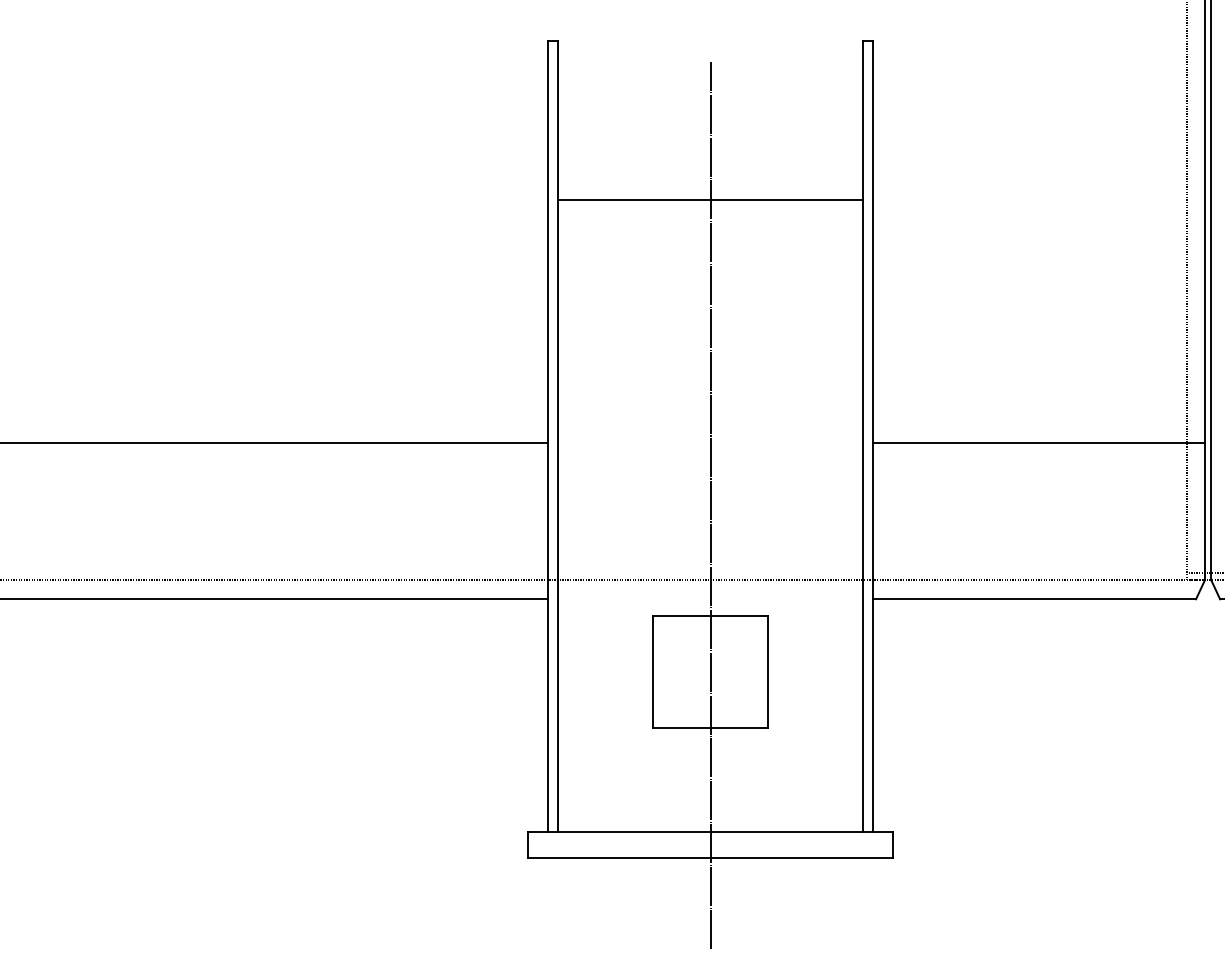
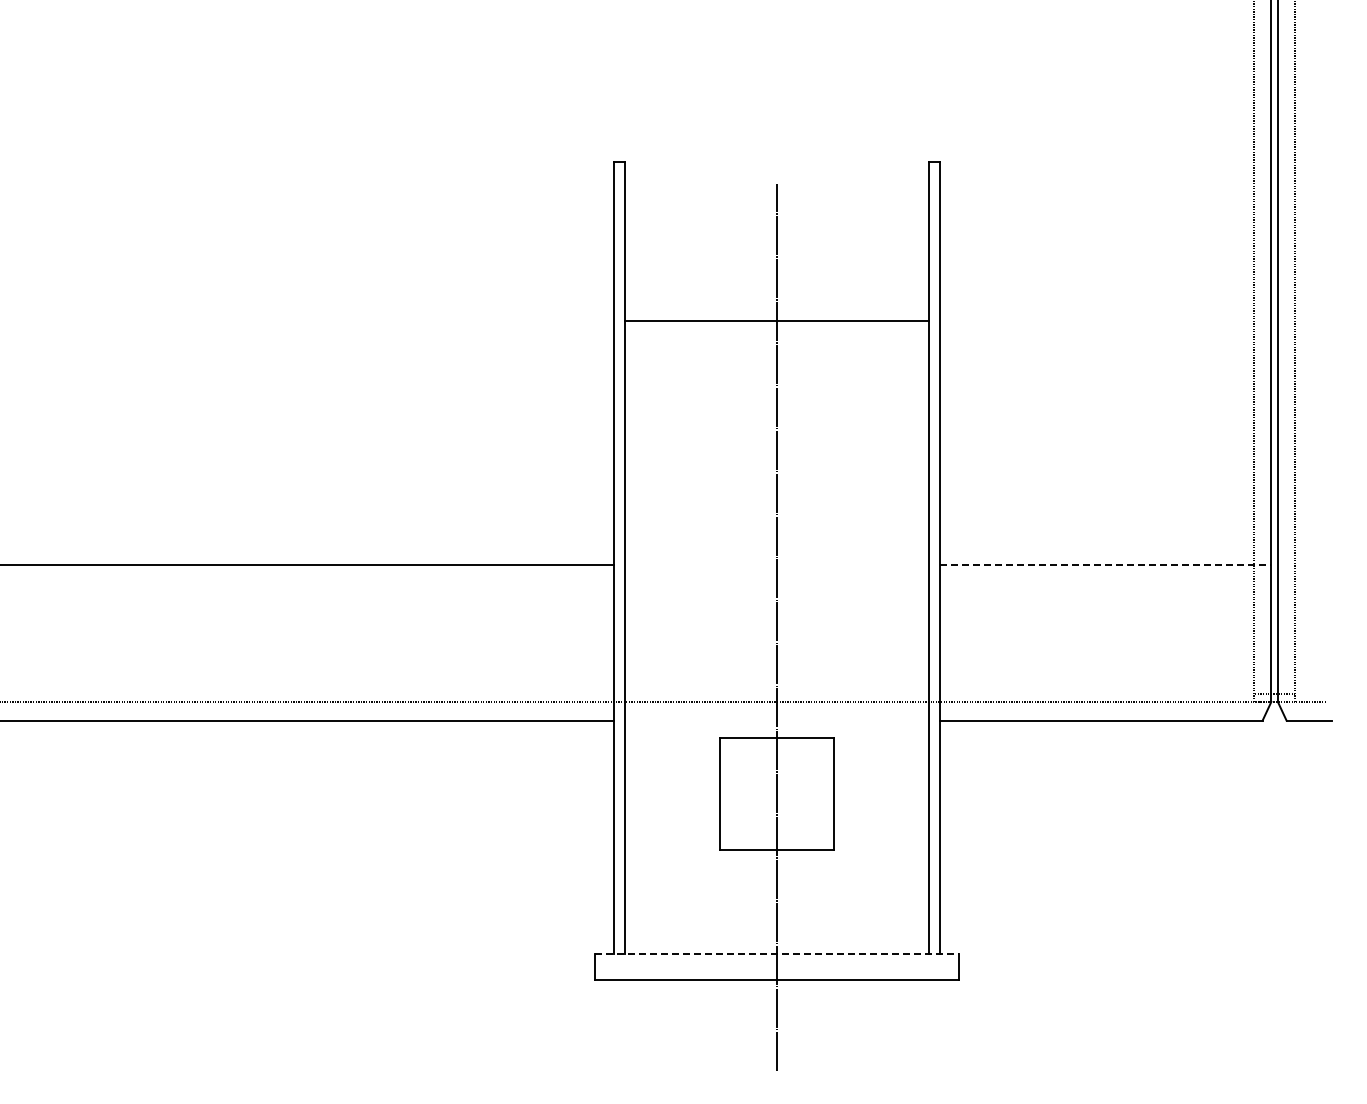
line: (1038, 443) -> (1105, 564), solid -> dashed
line: (710, 832) -> (777, 953), solid -> dashed

